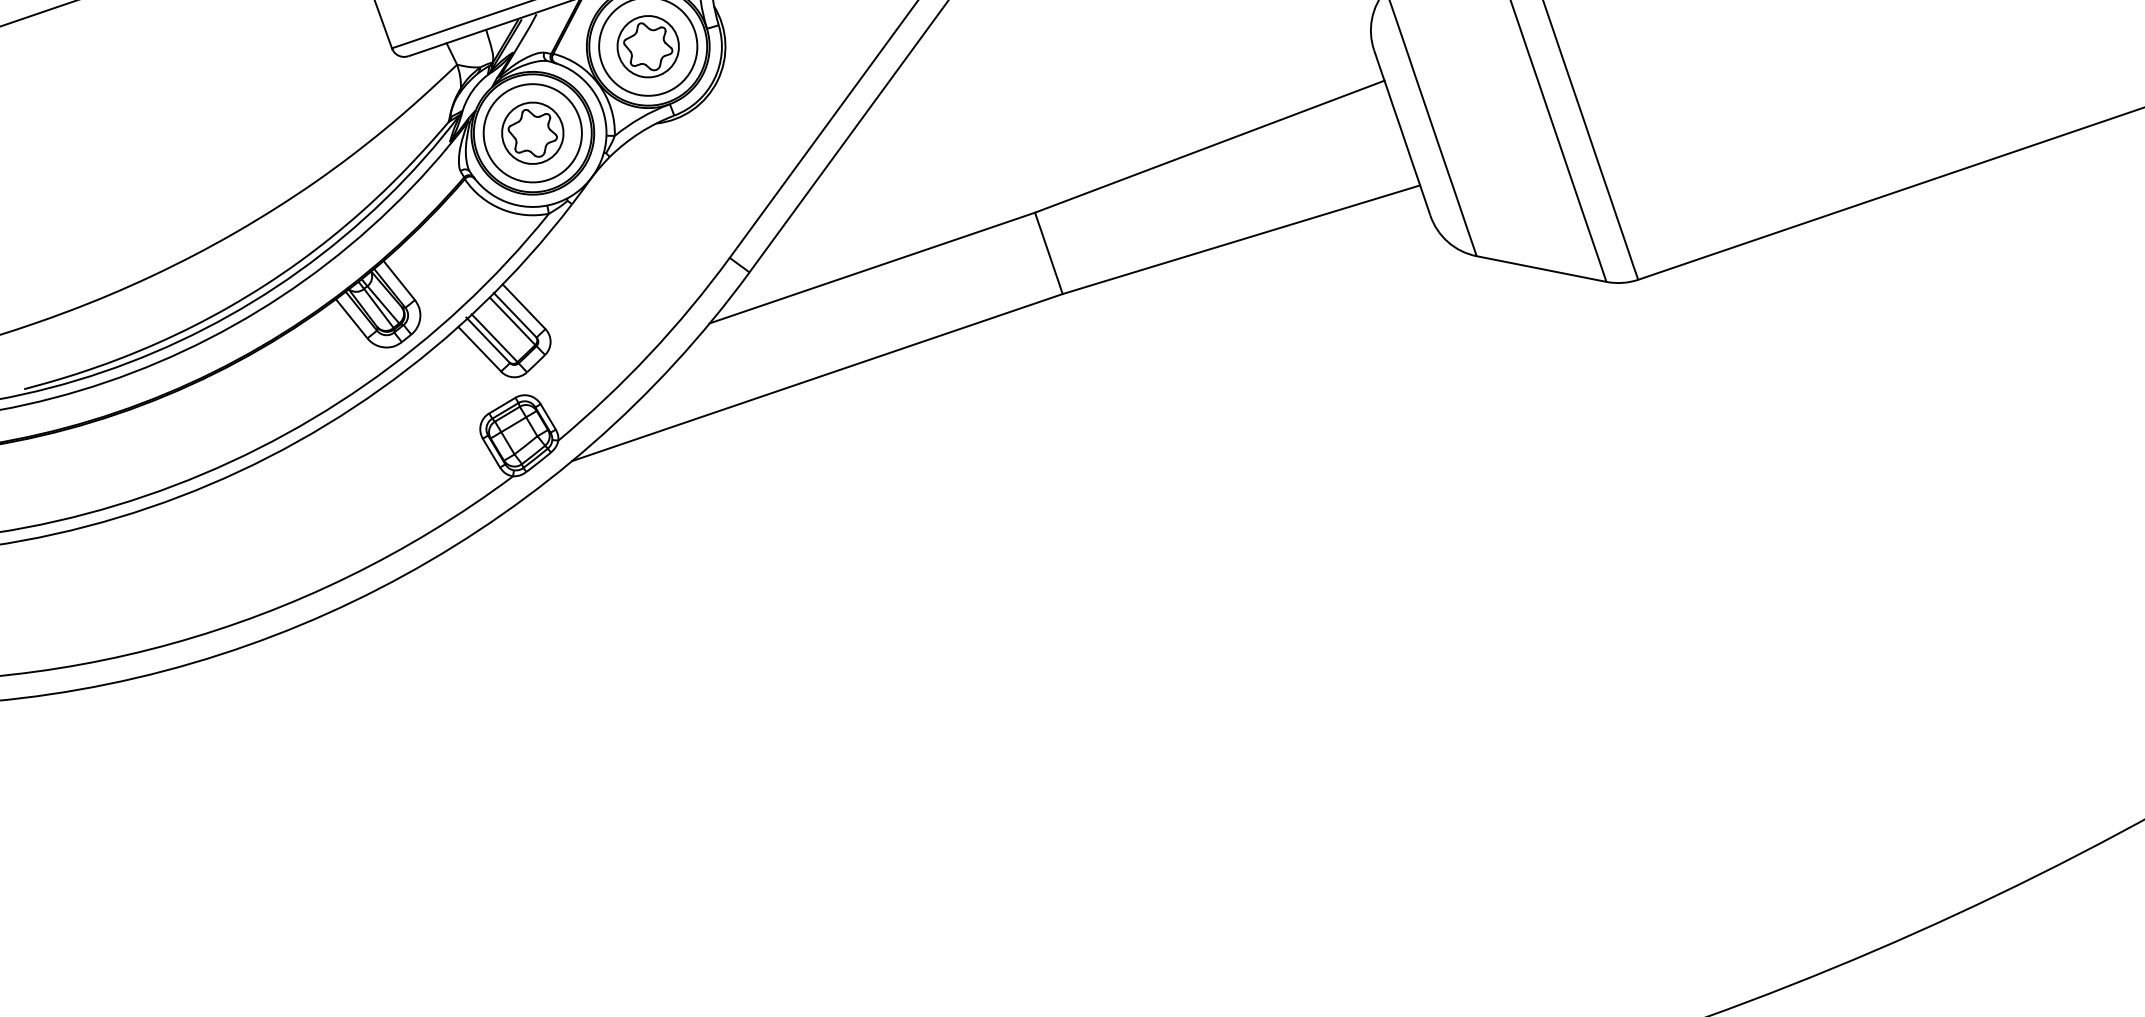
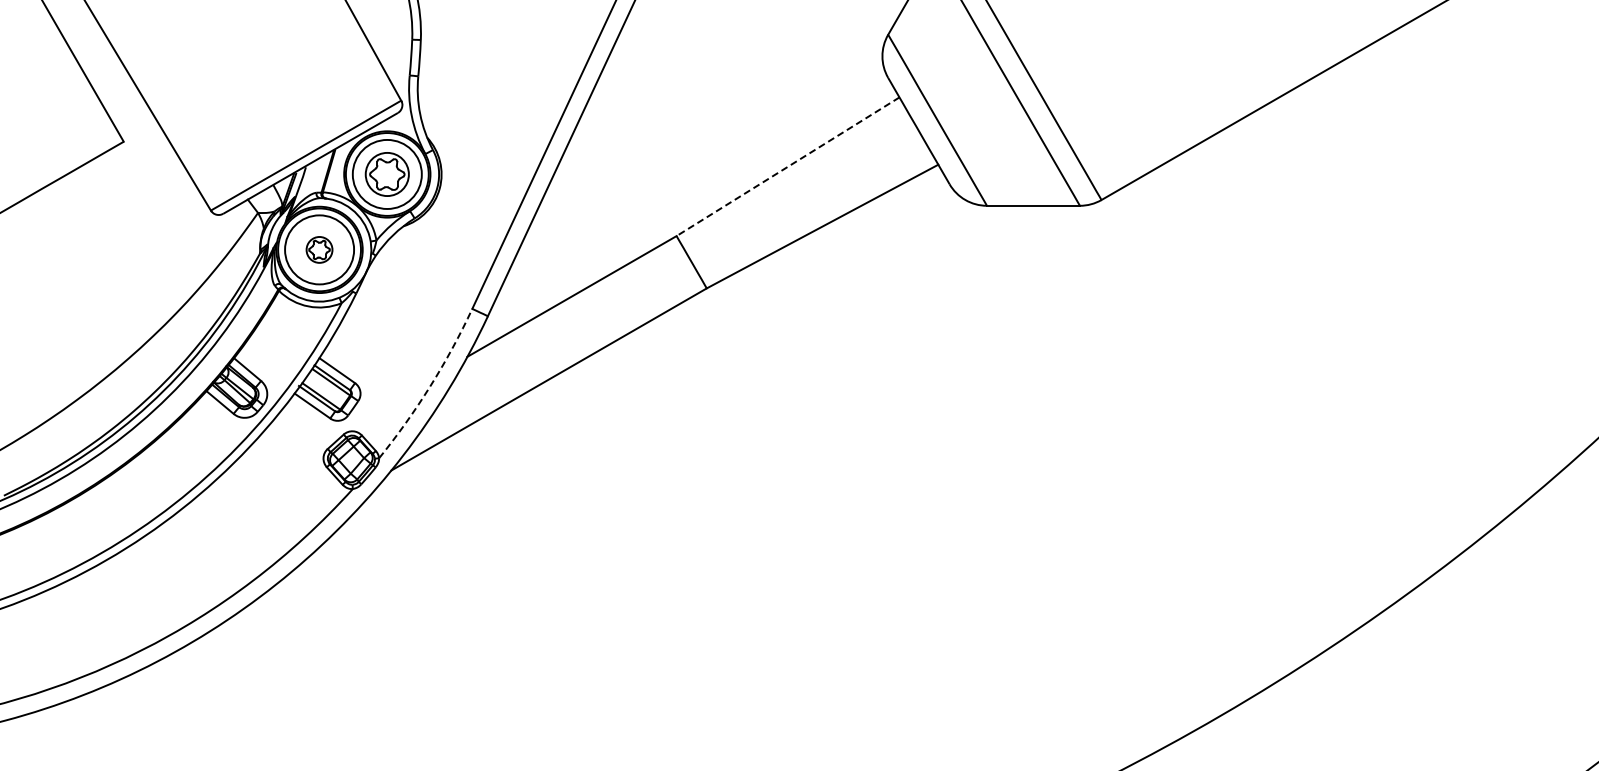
part: (532, 132) -> (319, 249), size x0.6
line: (1208, 147) -> (787, 167), solid -> dashed
arc: (649, 354) -> (430, 386), solid -> dashed

